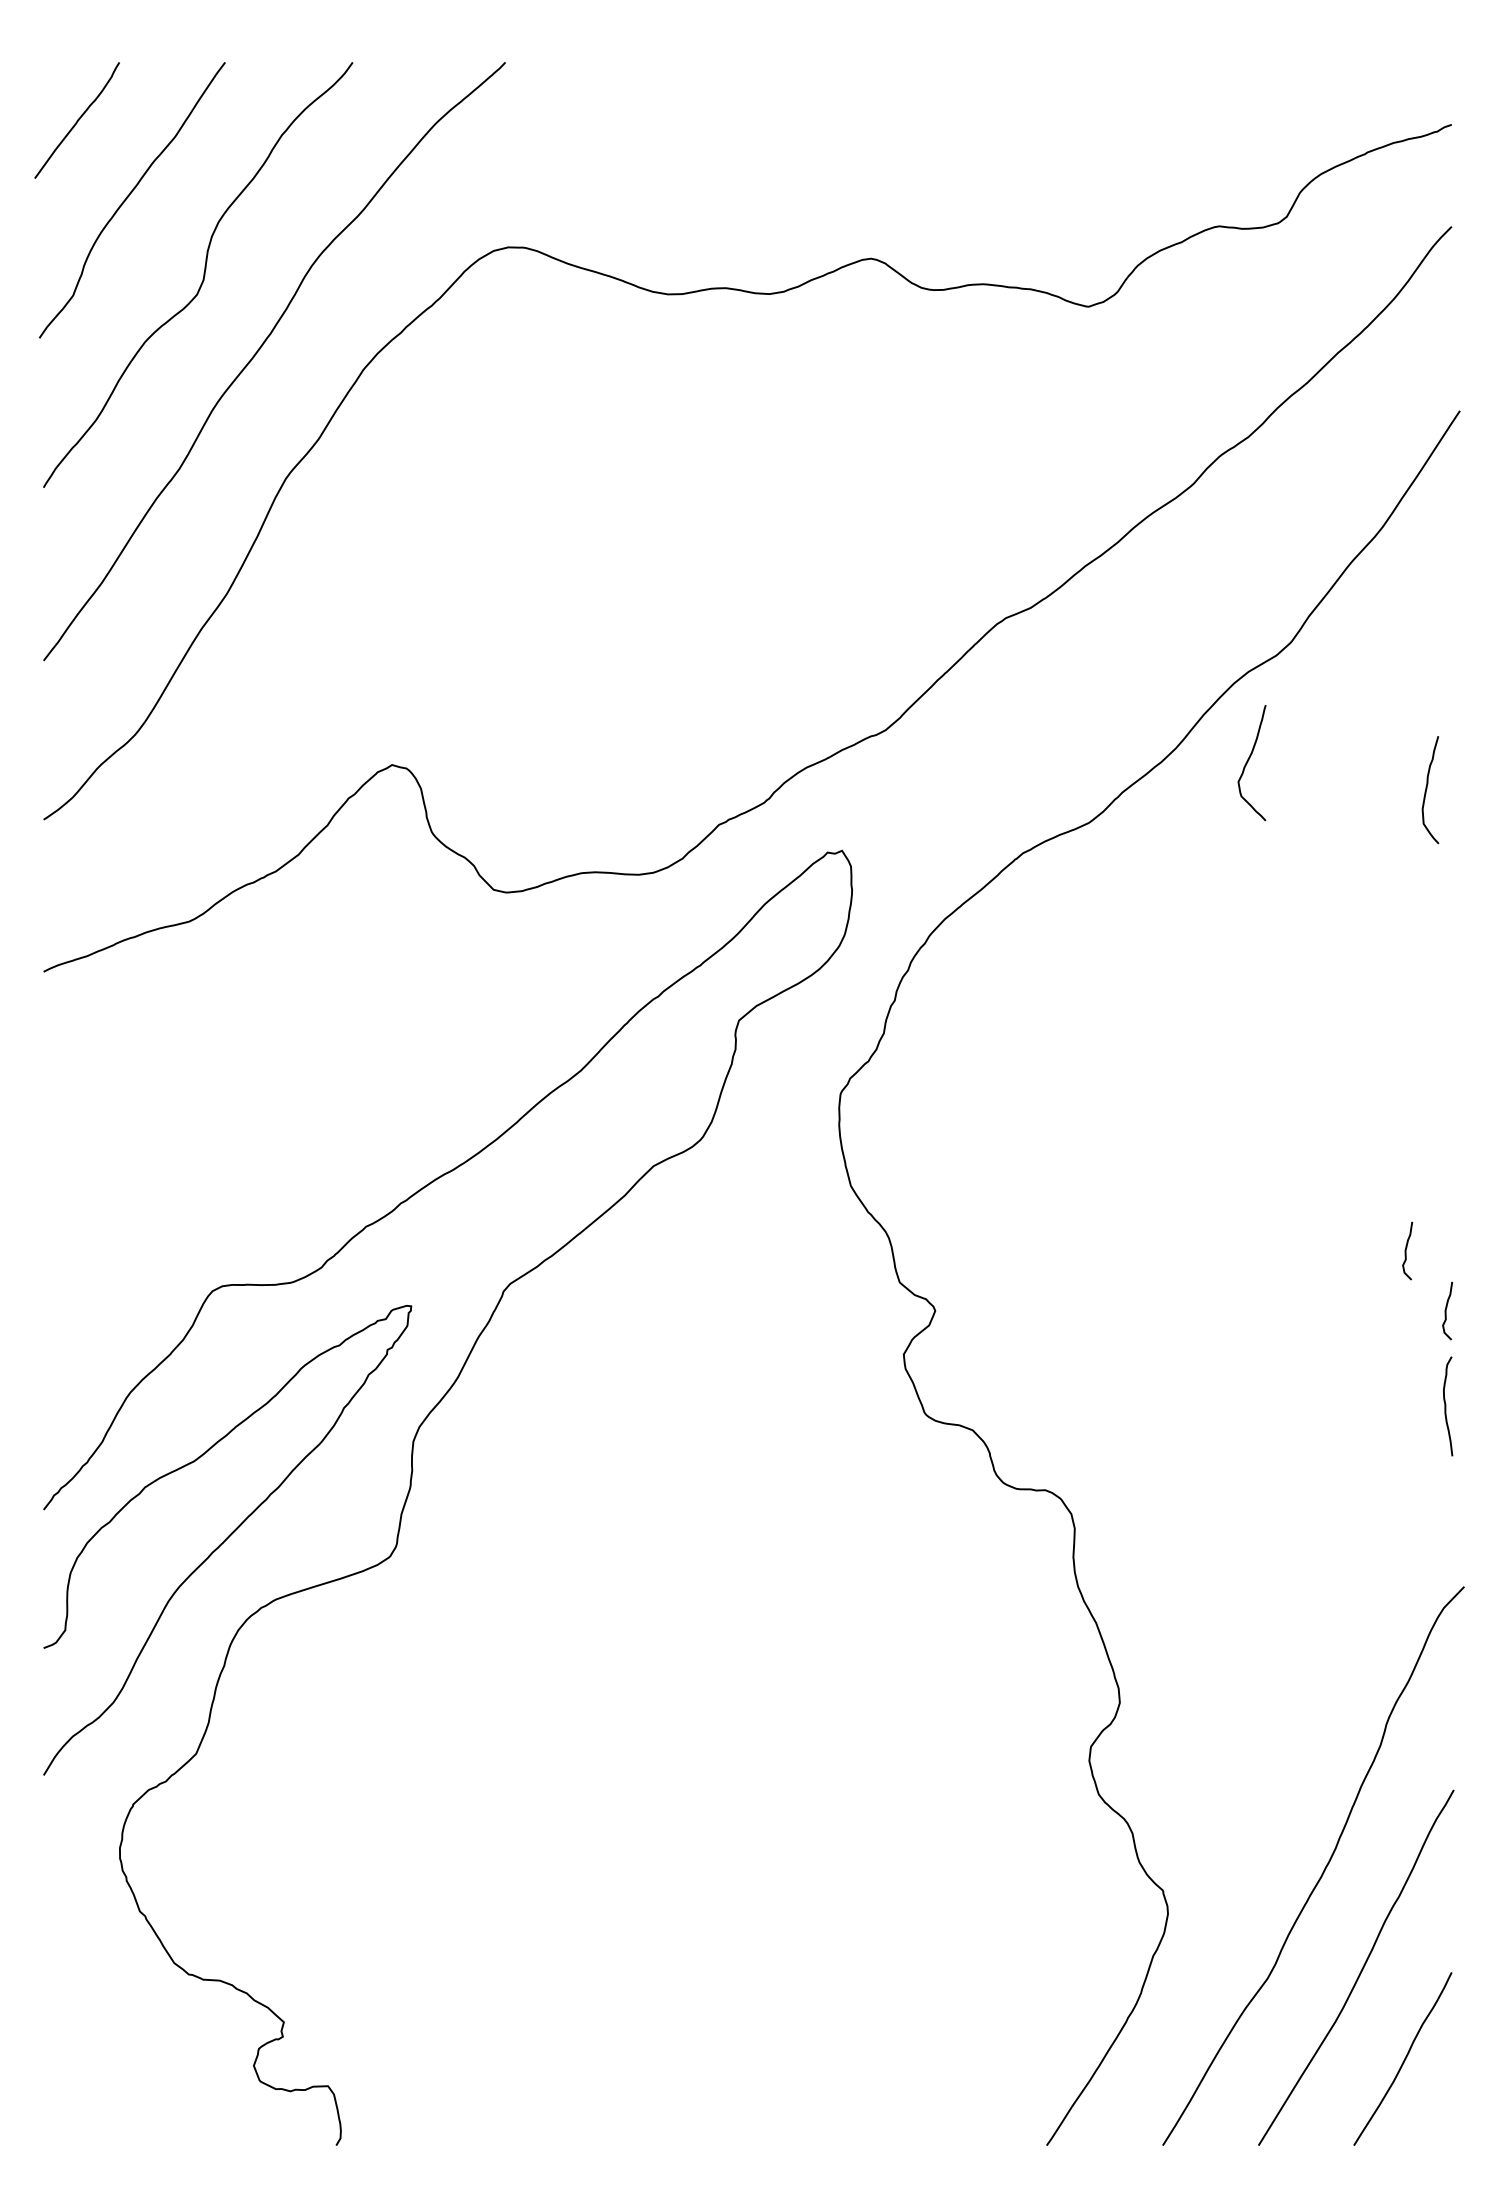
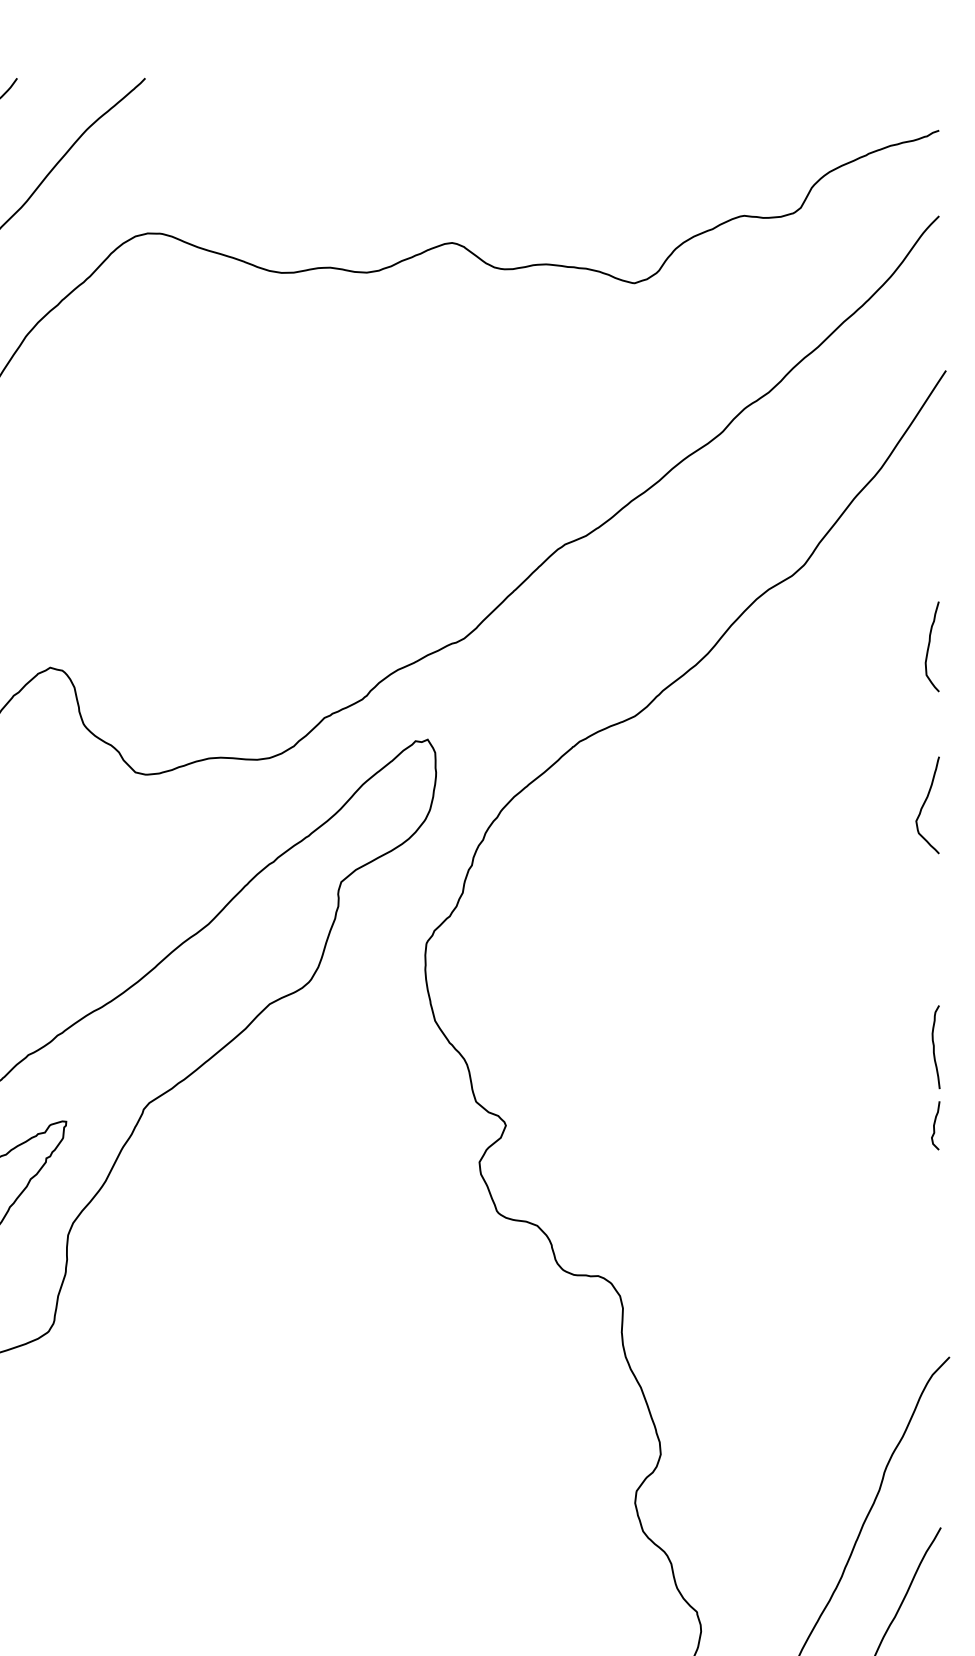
curve: (1248, 761) -> (924, 804), moved
curve: (1427, 789) -> (929, 646), moved
curve: (1406, 1250) -> (901, 1074), removed
curve: (1446, 1406) -> (934, 1047), moved

